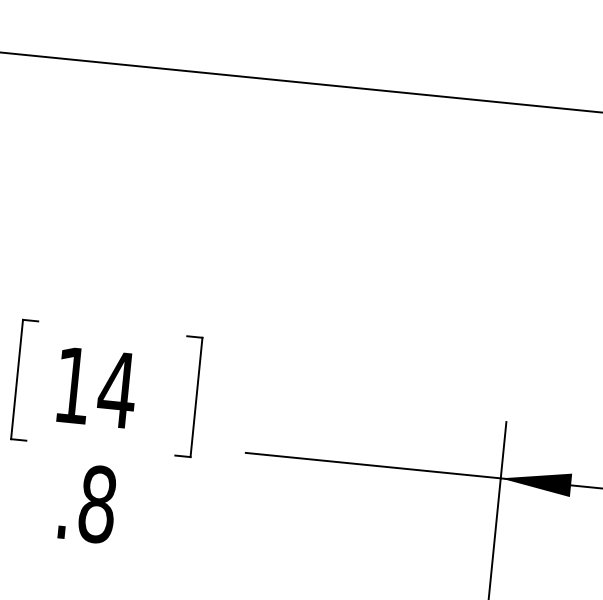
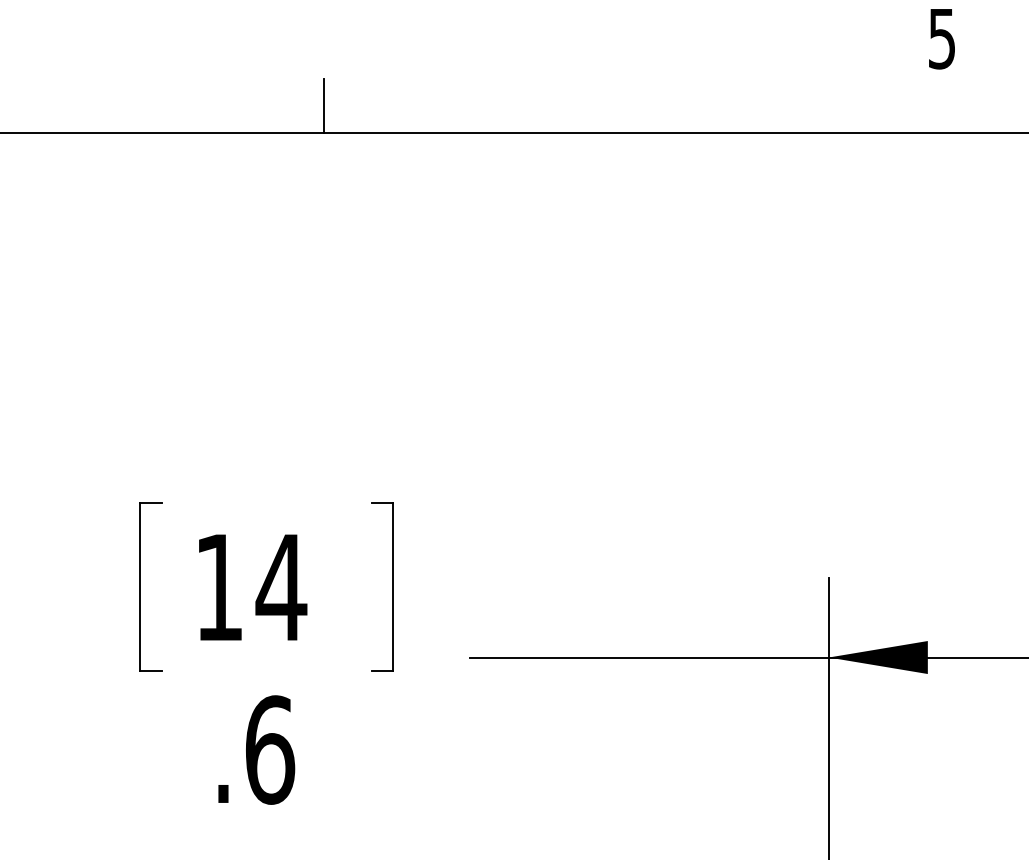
line: (182, 50) -> (324, 105), added
text: (98, 504) -> (270, 749), .8 -> .6

